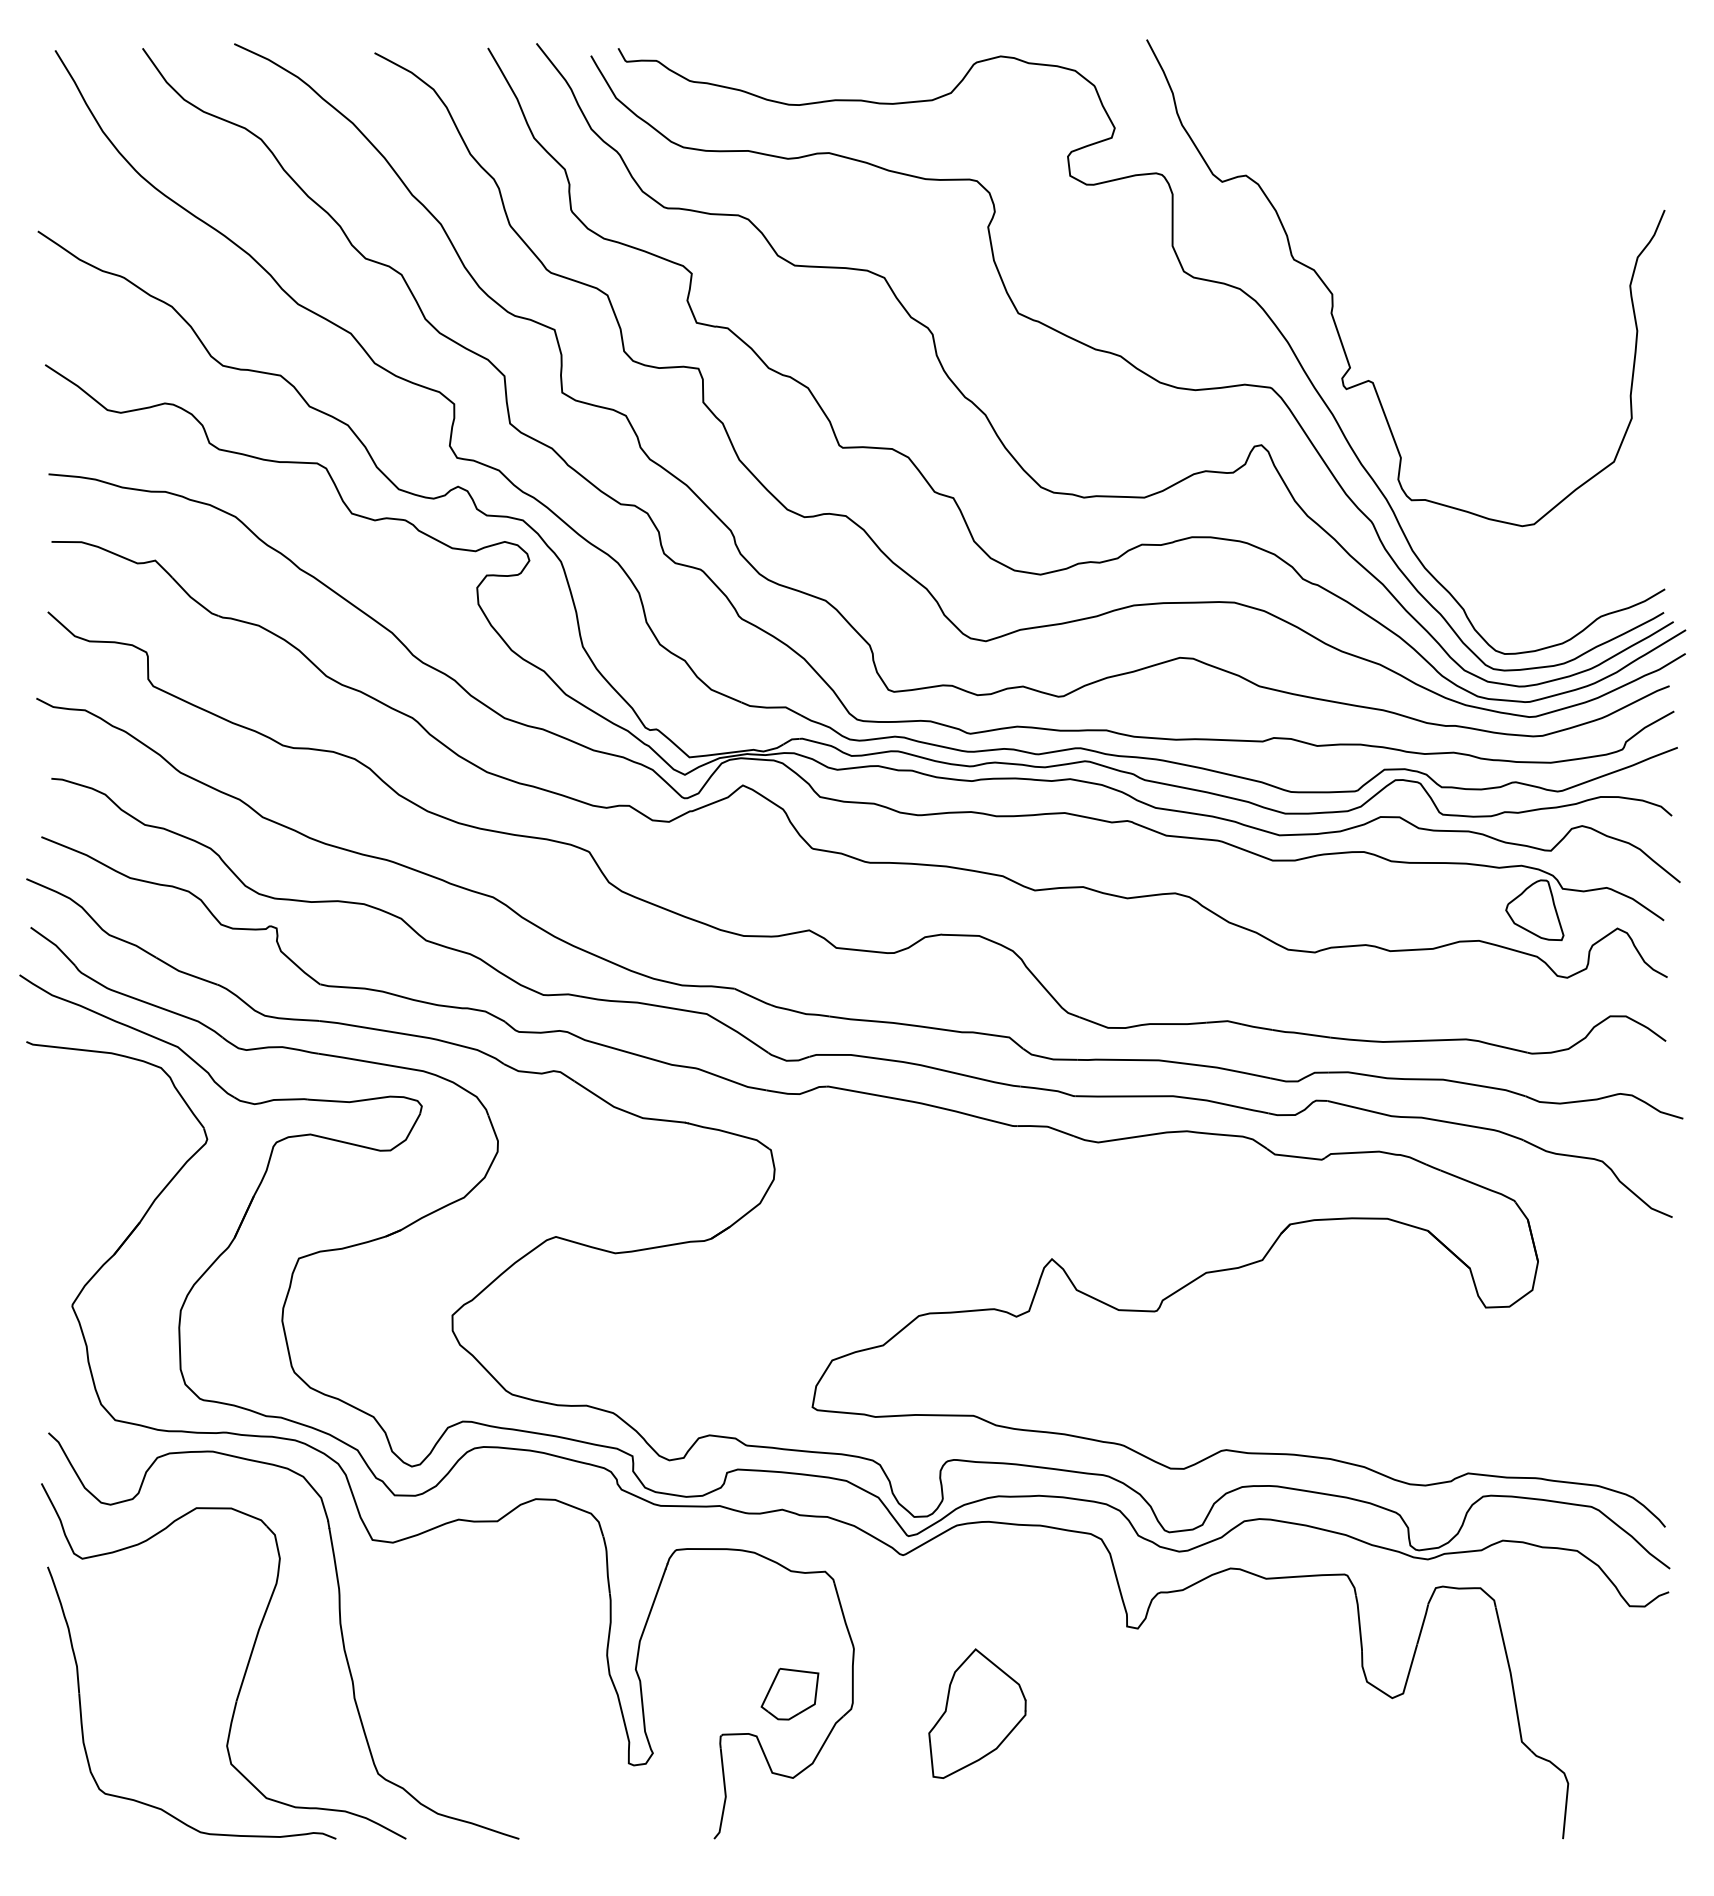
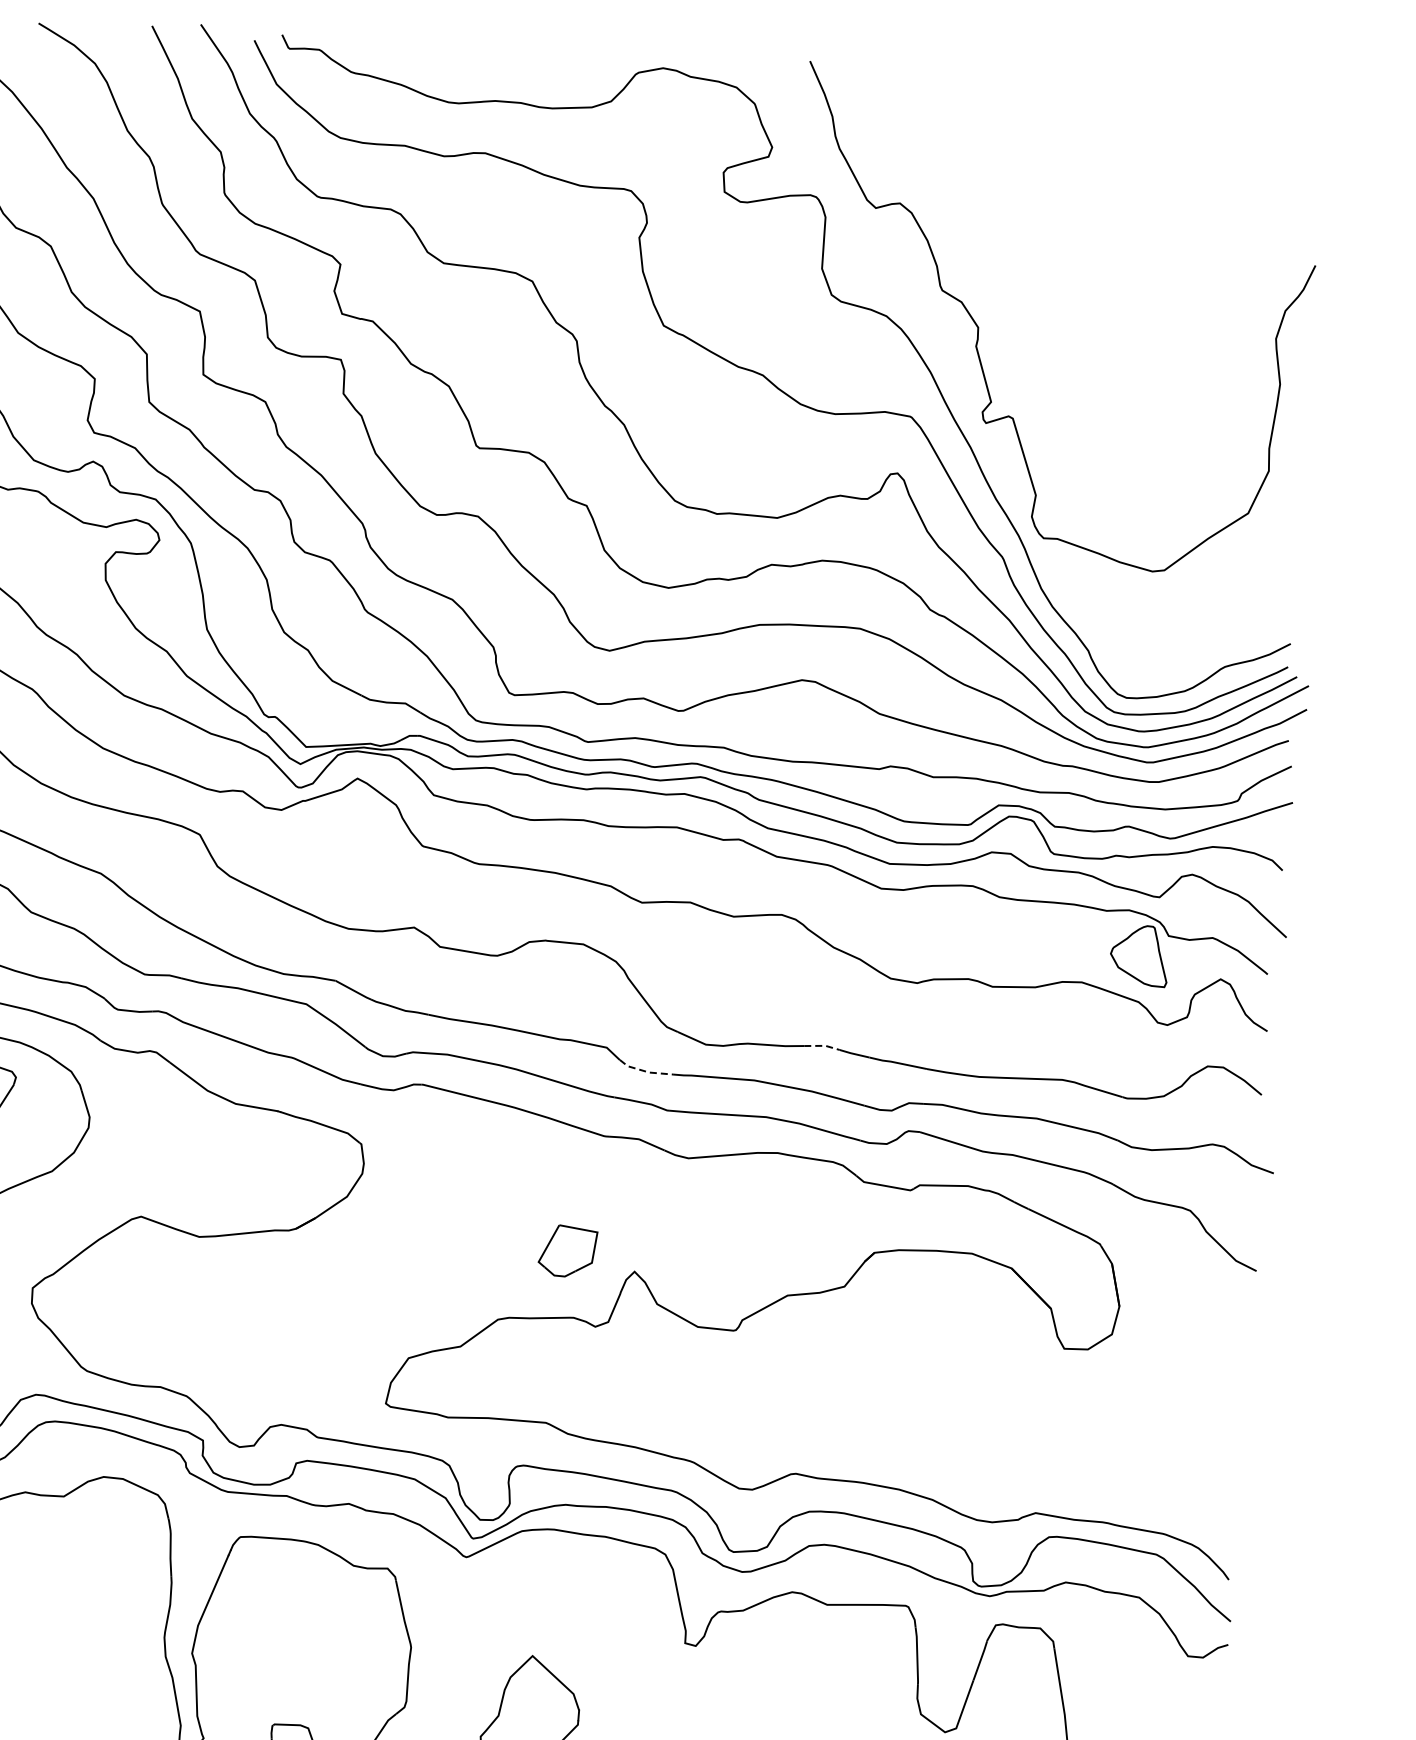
line: (1224, 1021) -> (822, 1046), solid -> dashed
line: (1048, 1058) -> (644, 1071), solid -> dashed
part: (789, 1693) -> (567, 1250), moved

